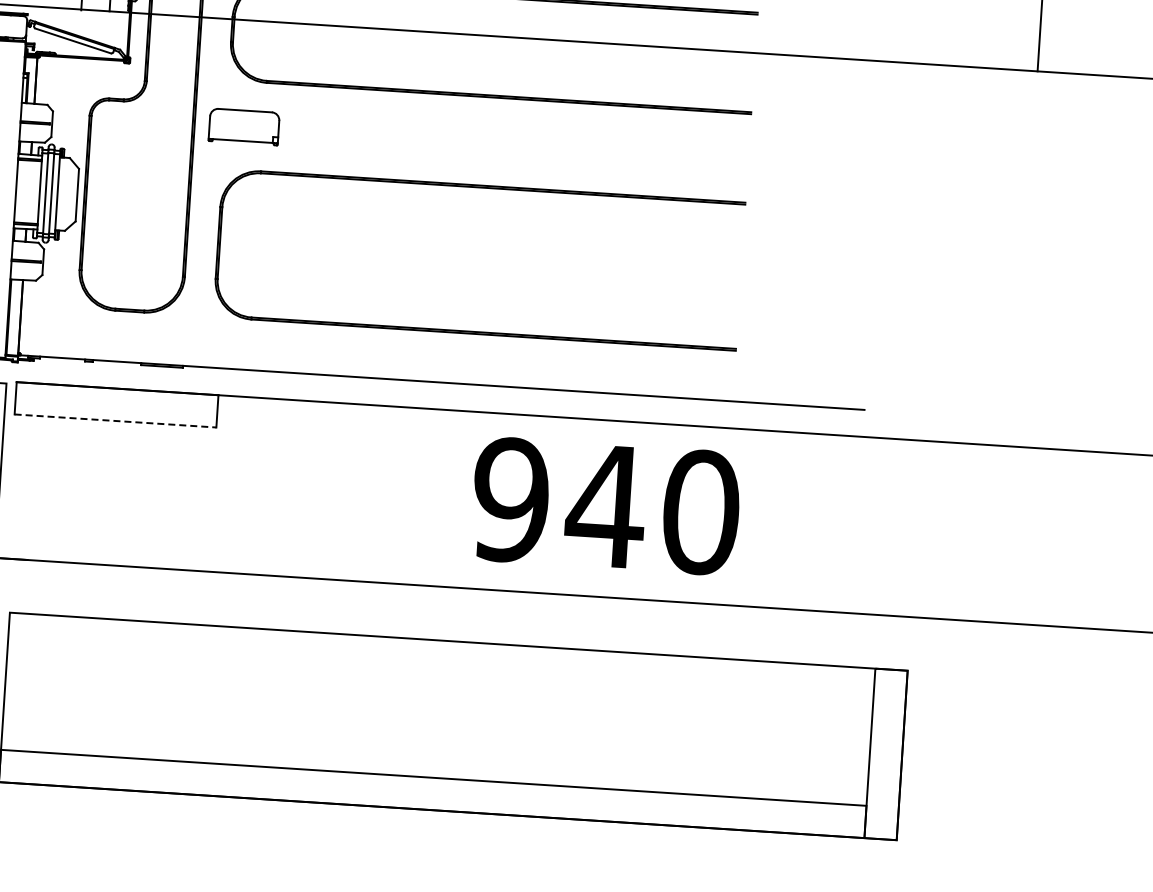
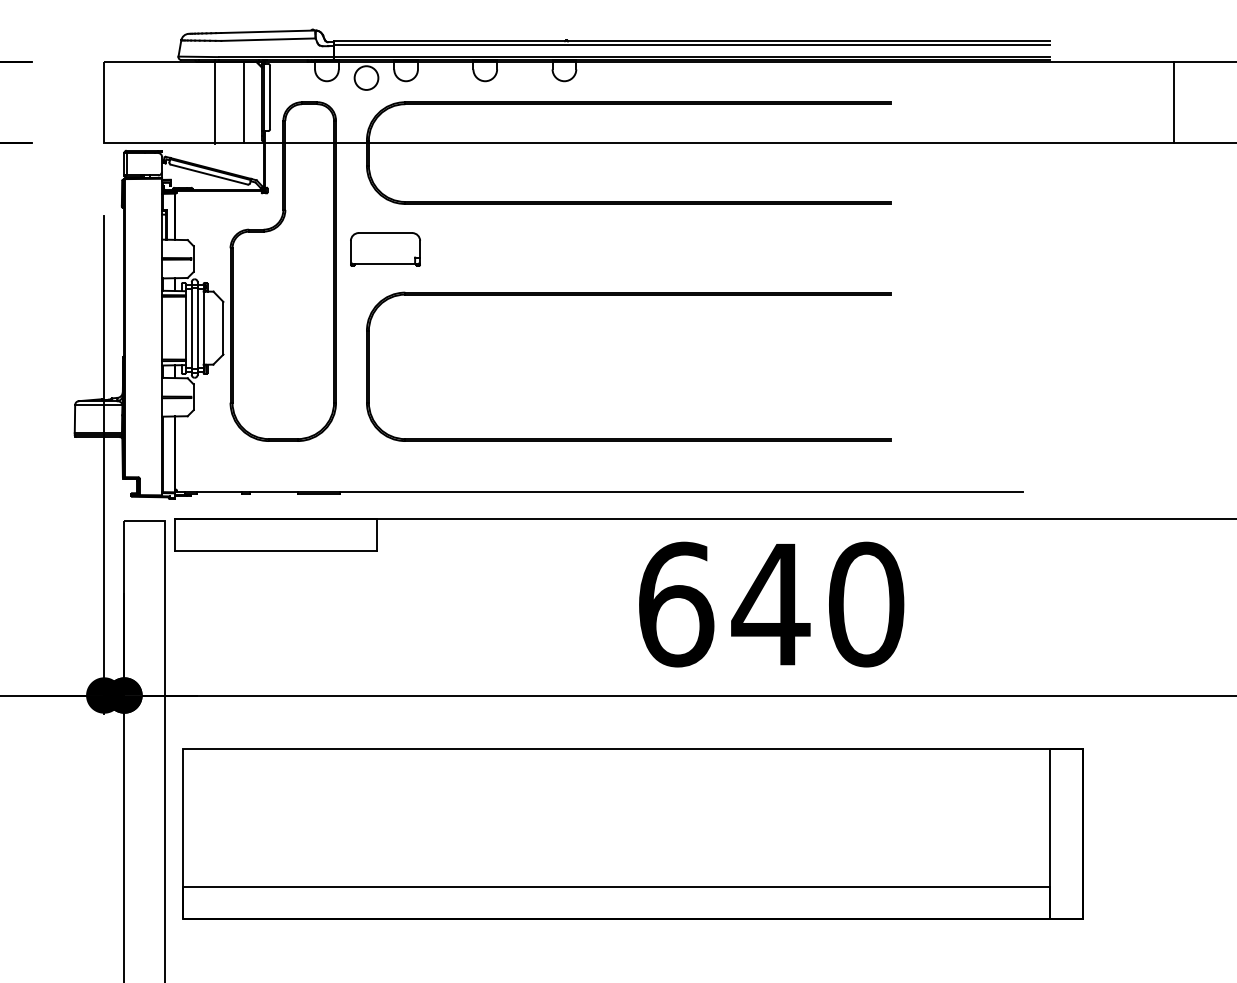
line: (115, 421) -> (276, 551), dashed -> solid
text: (511, 500) -> (676, 604), 940 -> 640

